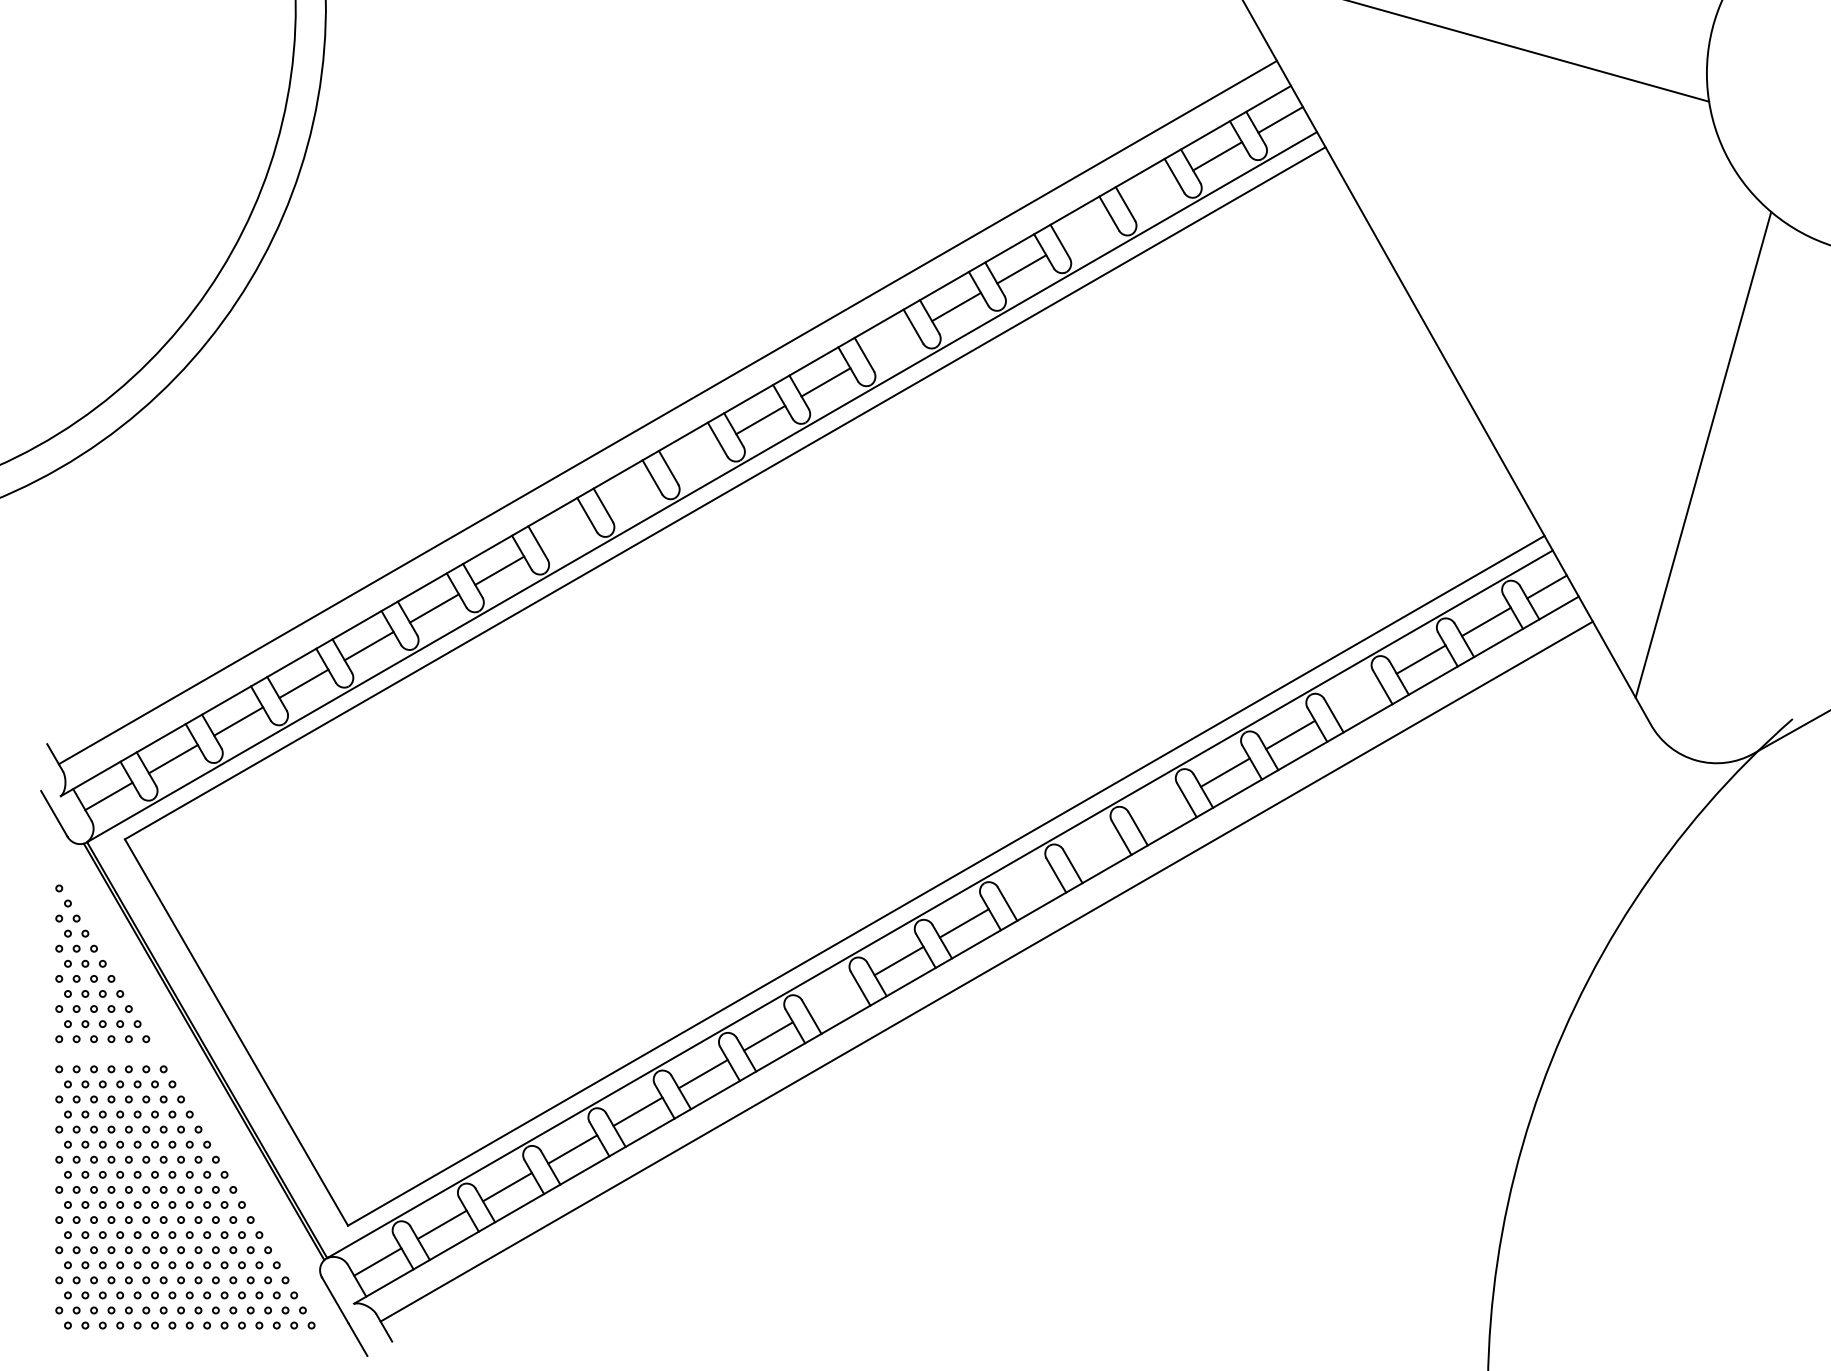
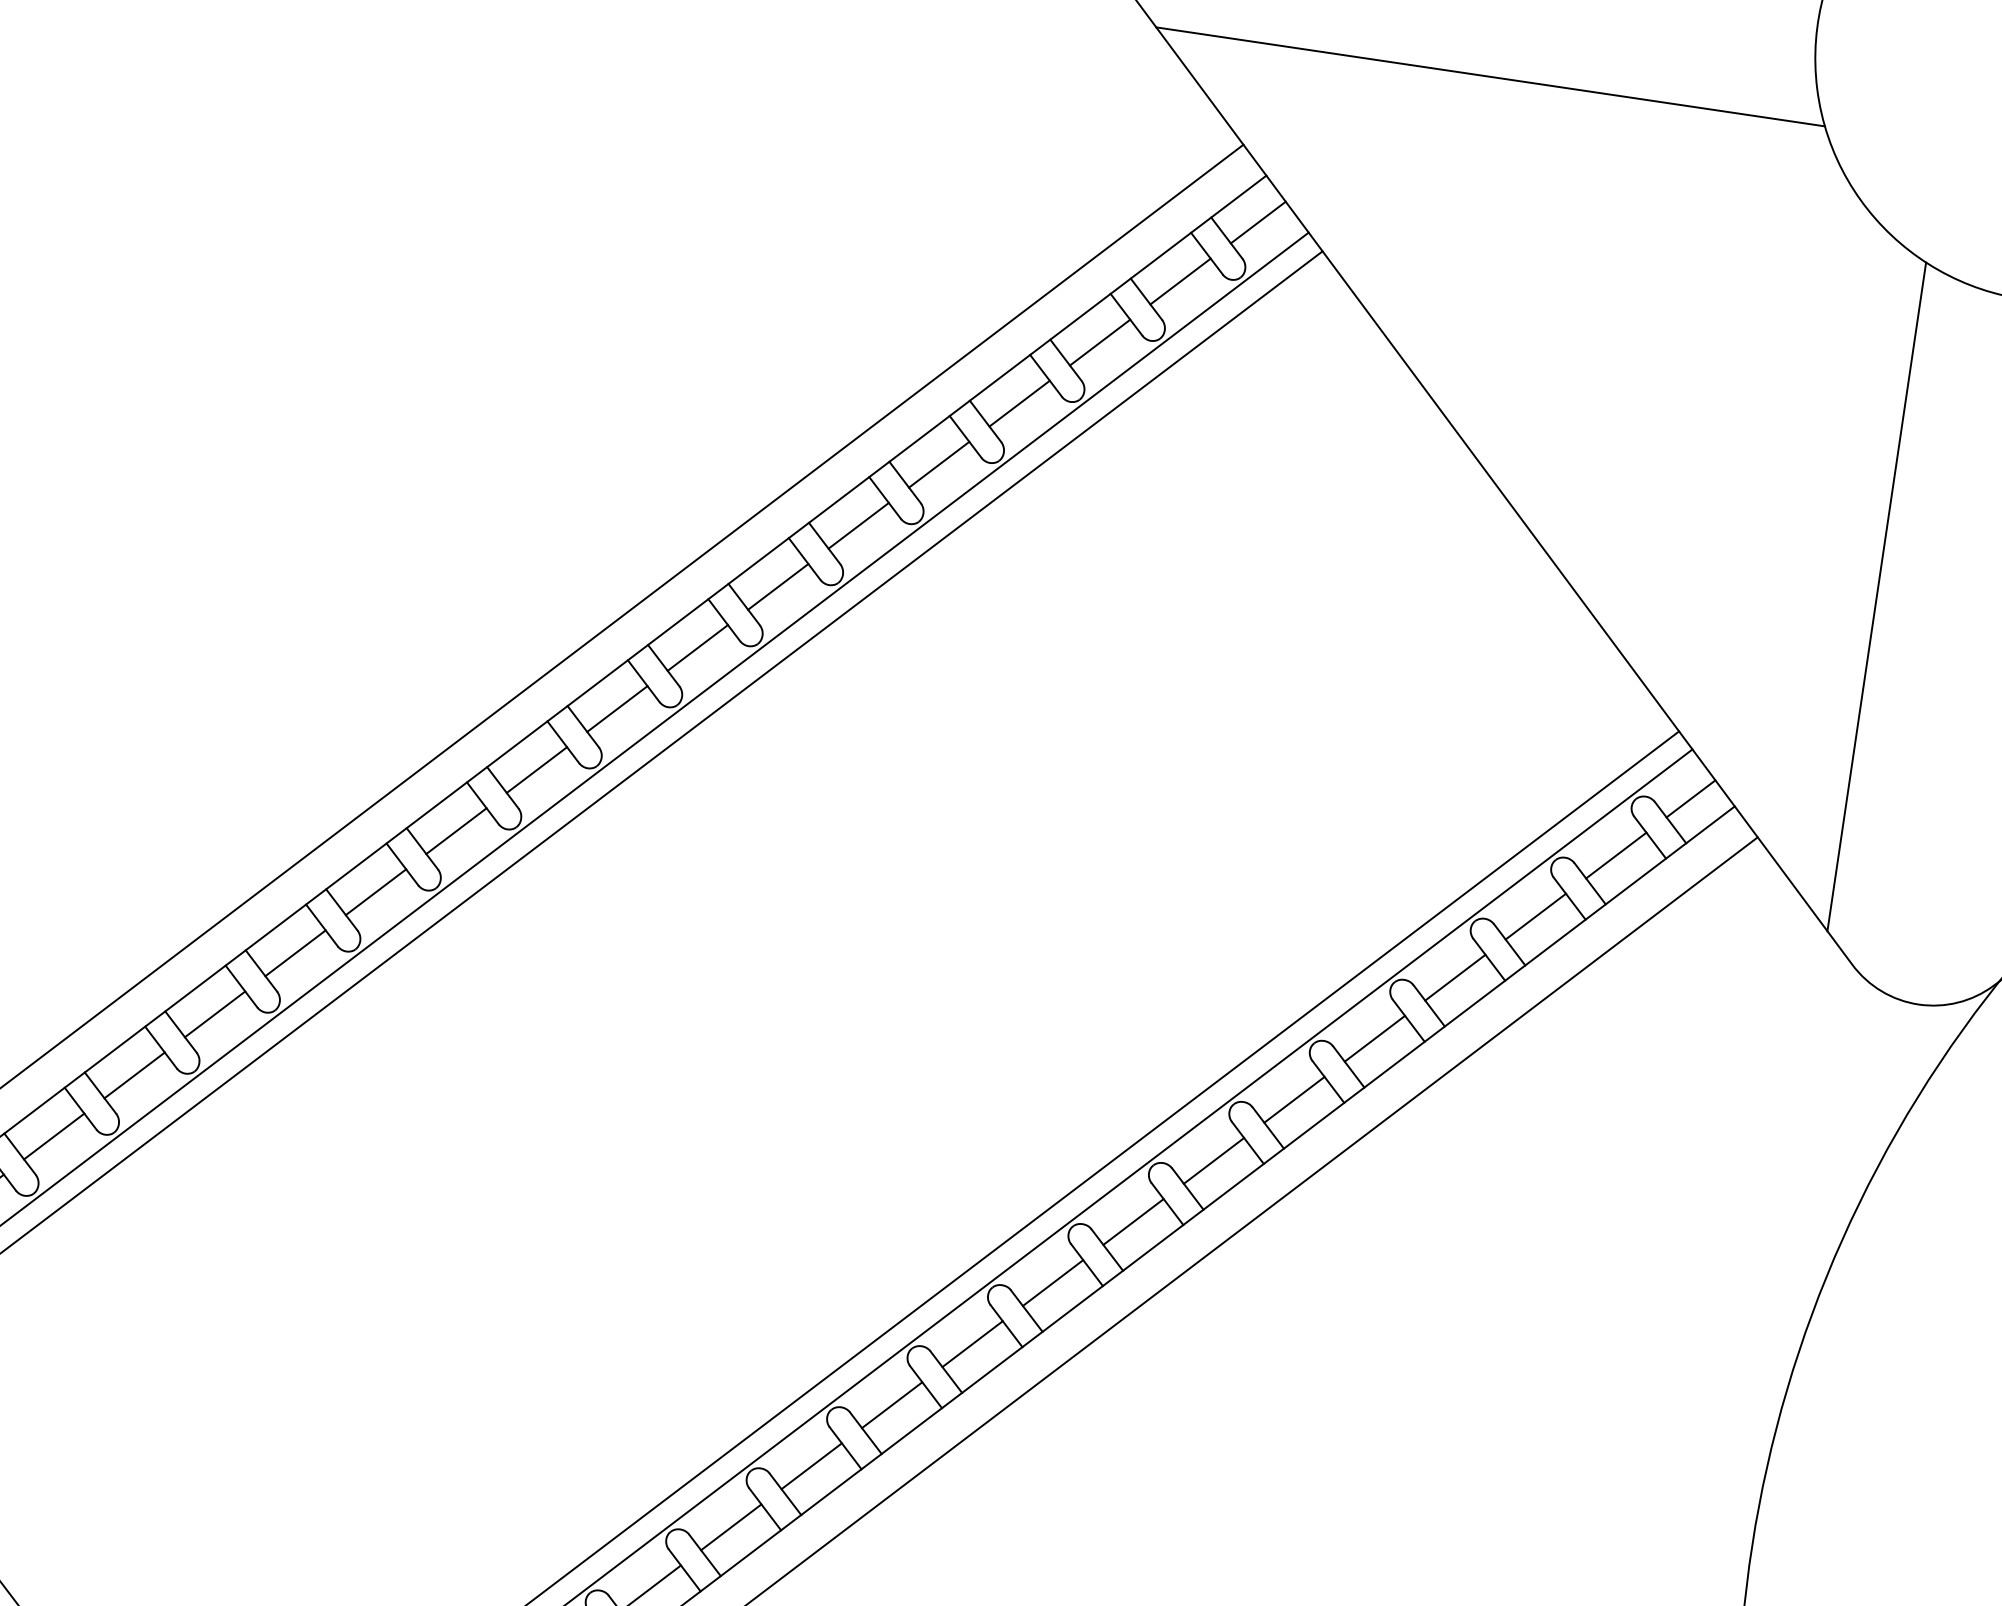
line: (1151, 193) -> (1098, 342), added
line: (1086, 231) -> (1018, 403), added
line: (890, 344) -> (777, 586), added
line: (695, 457) -> (536, 769), added
line: (629, 495) -> (455, 831), added
line: (564, 532) -> (375, 891), added
line: (1355, 697) -> (1454, 978), added
line: (1159, 810) -> (1213, 1161), added
line: (1094, 847) -> (1132, 1221), added
line: (1029, 885) -> (1052, 1282), added
line: (833, 998) -> (811, 1465), added

